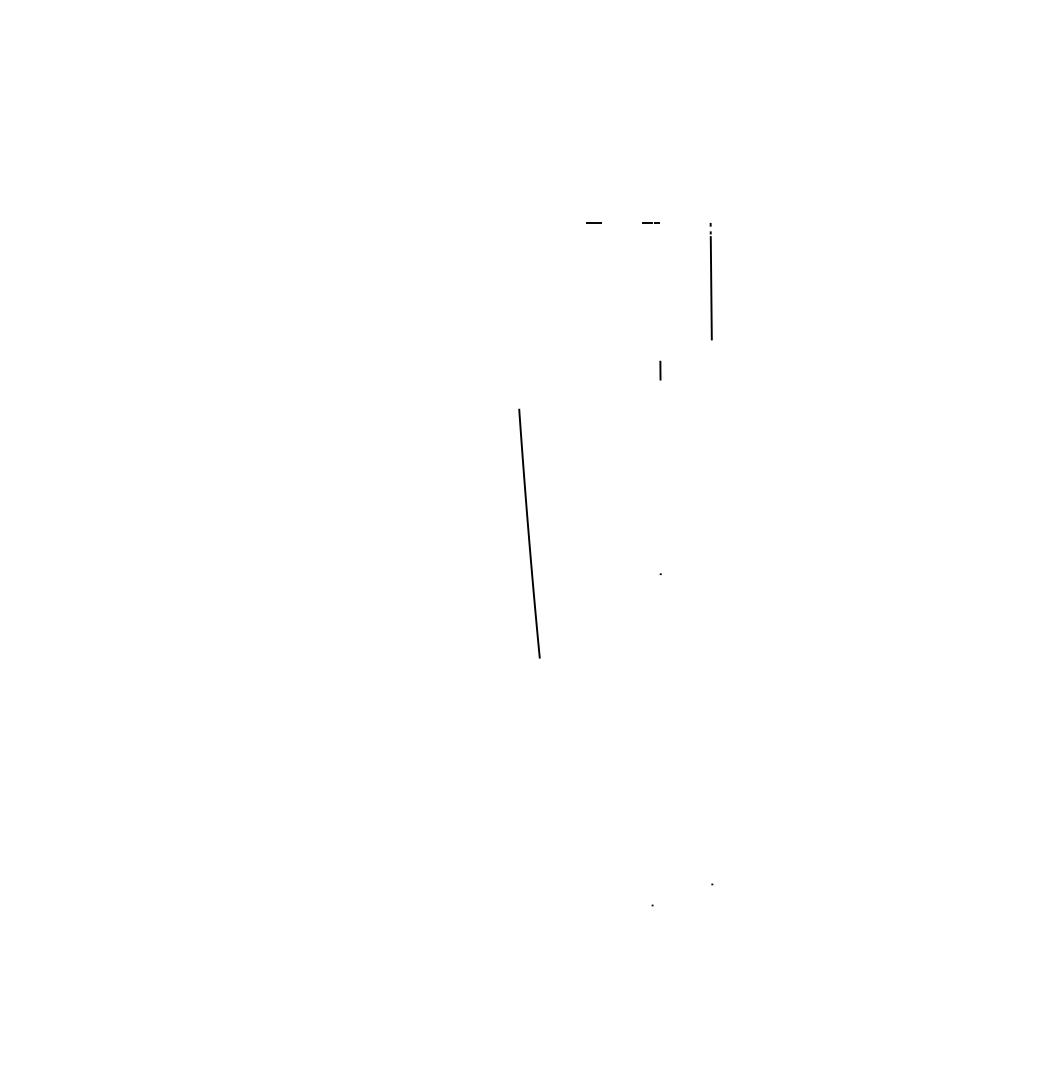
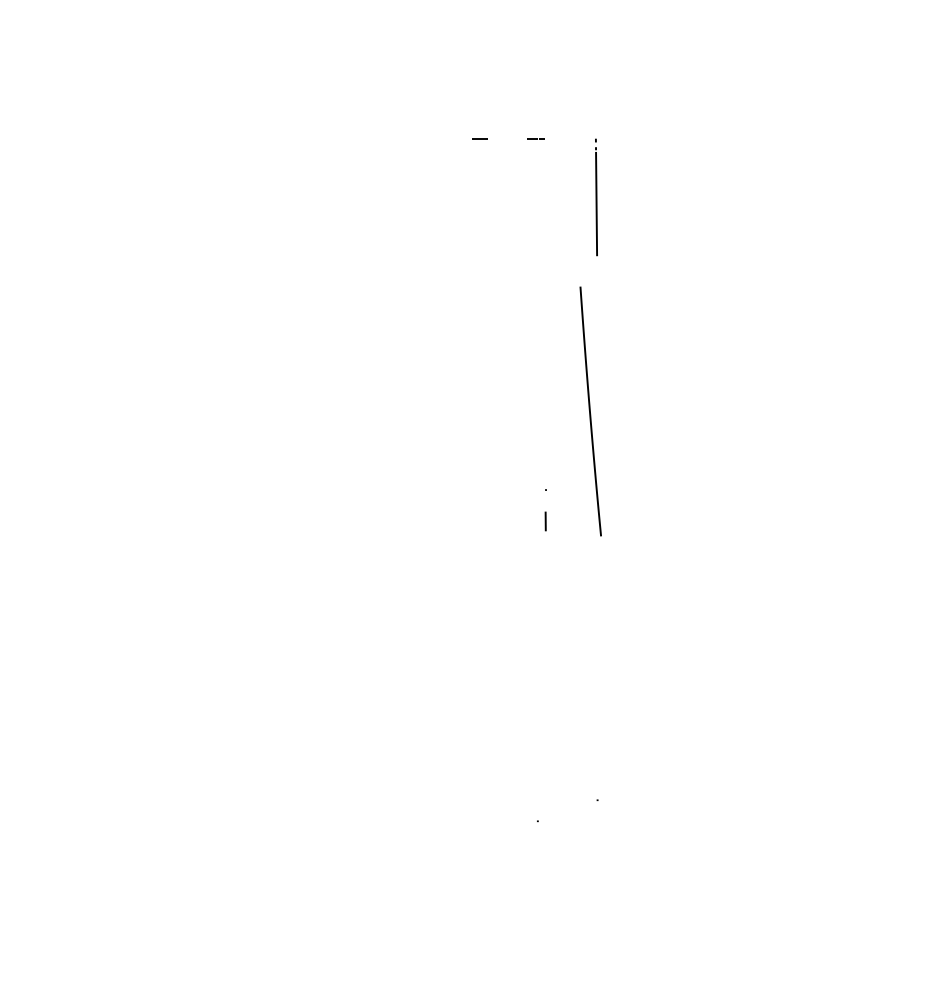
line: (660, 370) -> (545, 521), moved
line: (529, 533) -> (590, 411), moved

